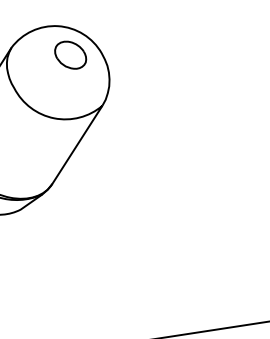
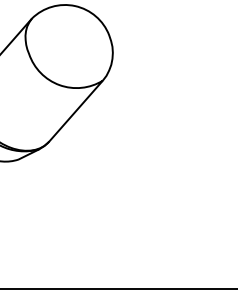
part: (69, 54) -> (81, 32), removed

